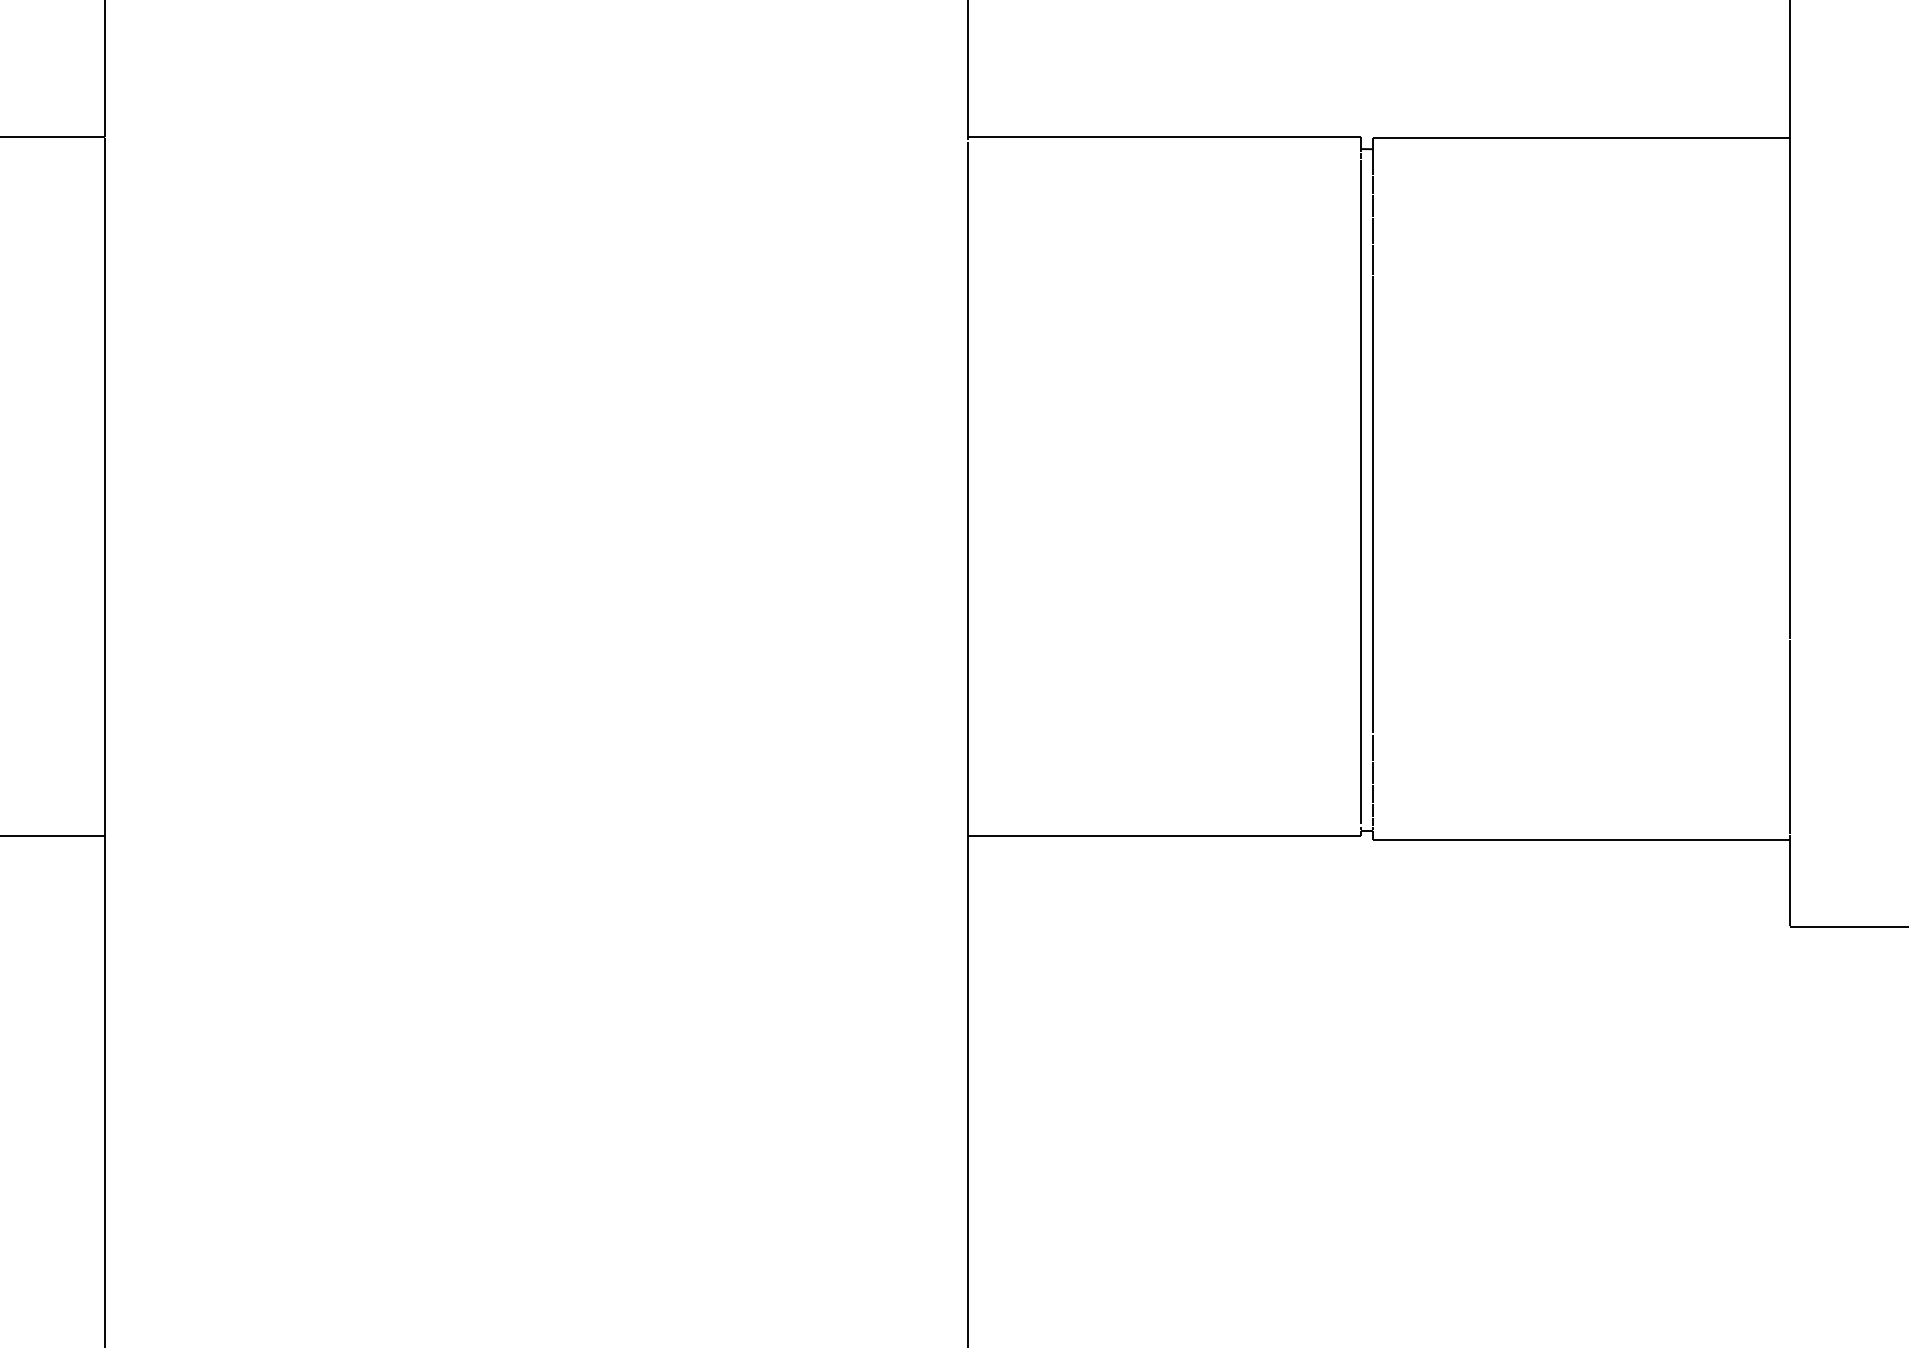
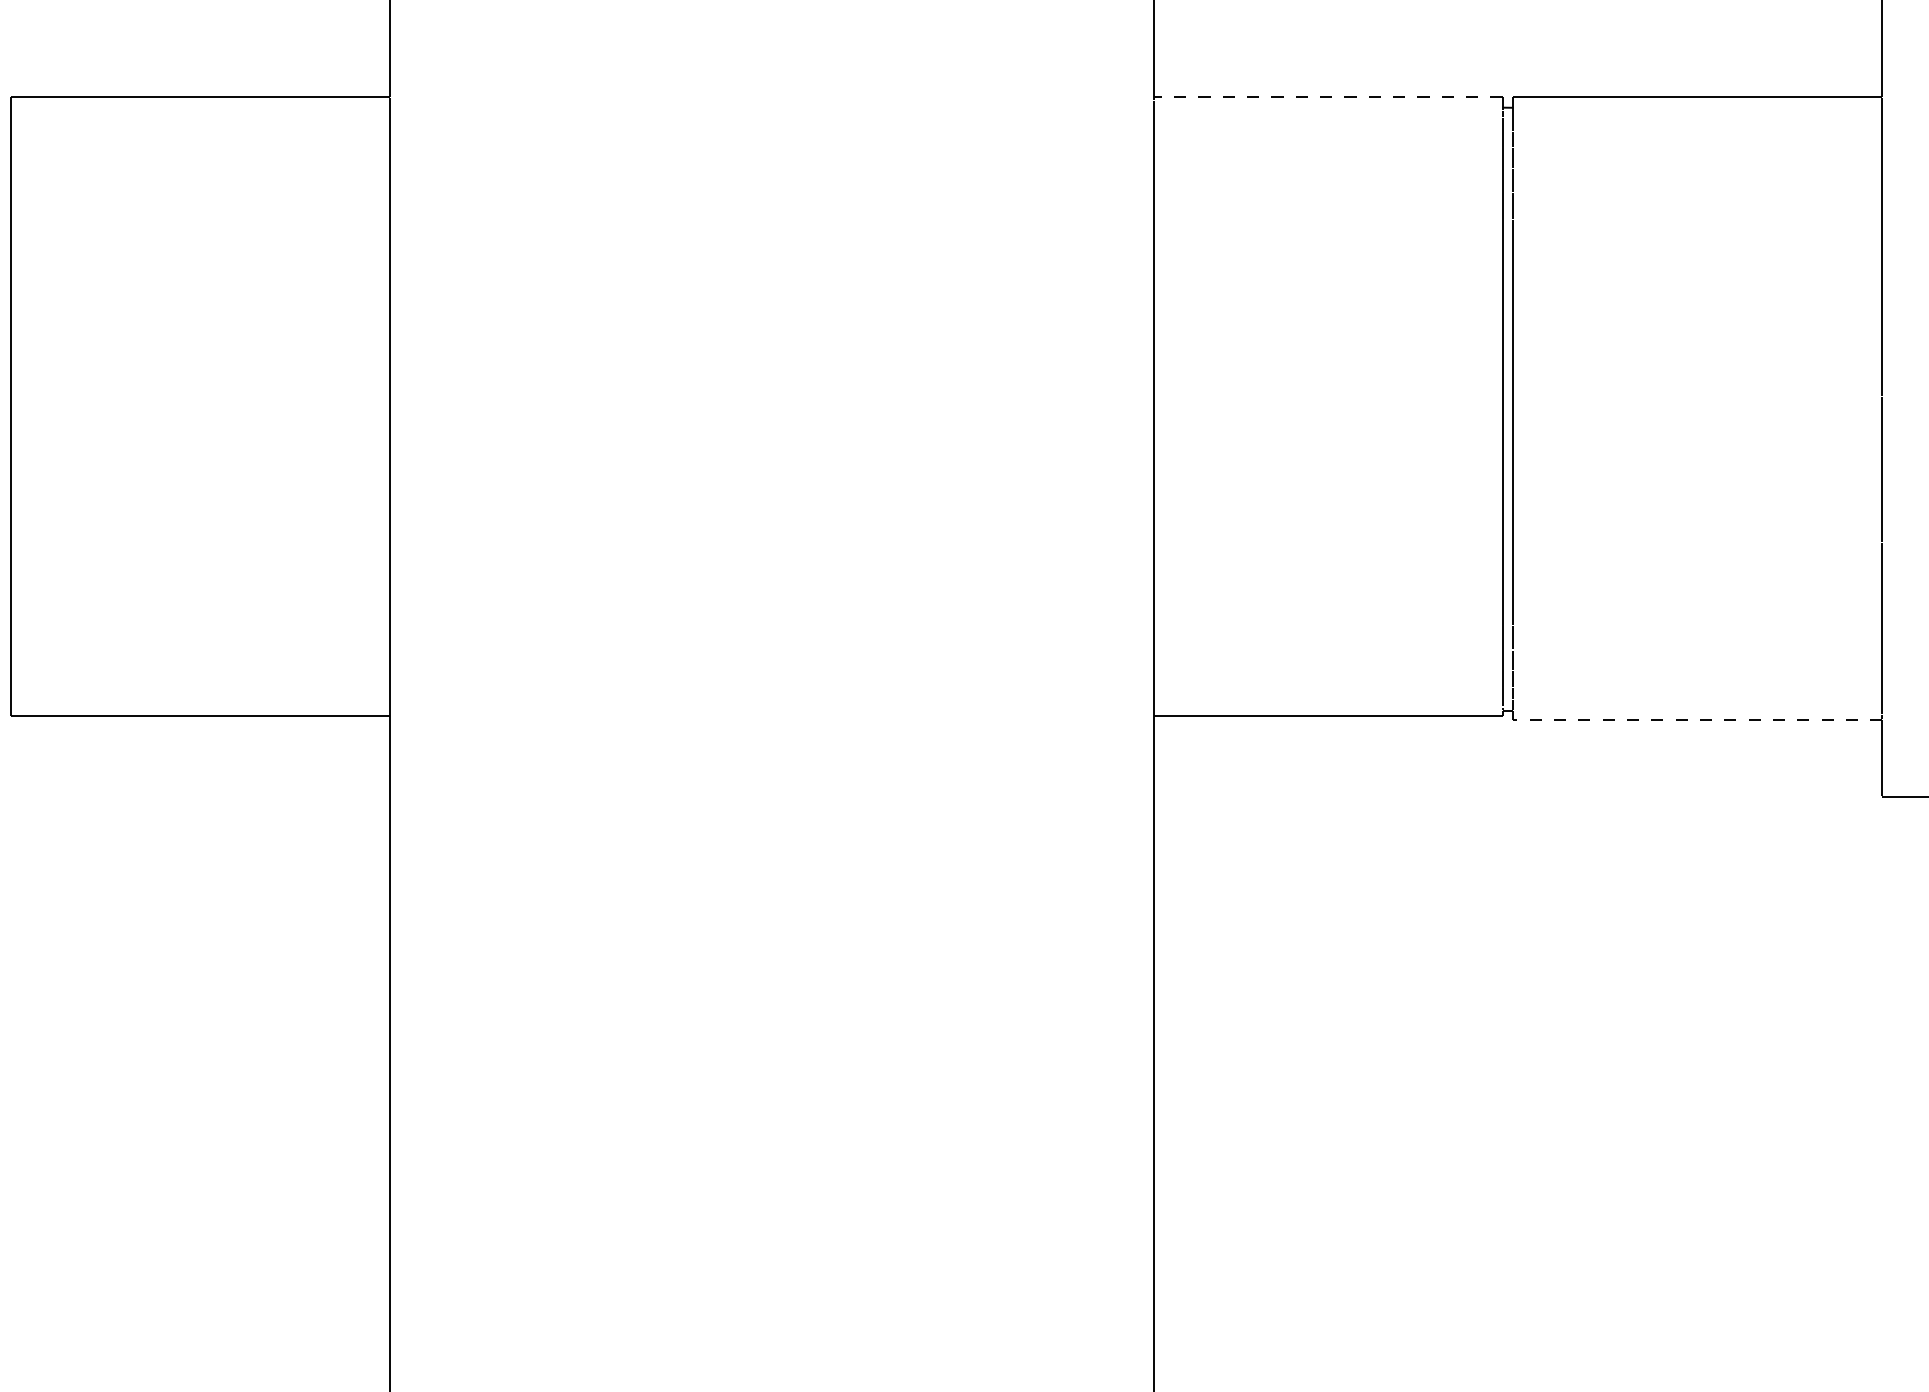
line: (1163, 136) -> (1327, 96), solid -> dashed
line: (1581, 839) -> (1697, 719), solid -> dashed

